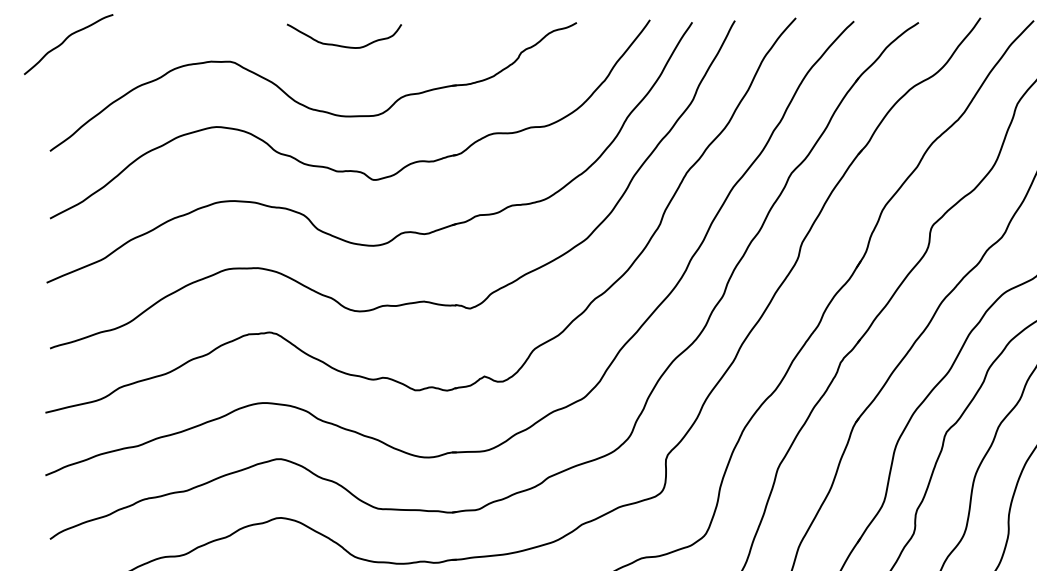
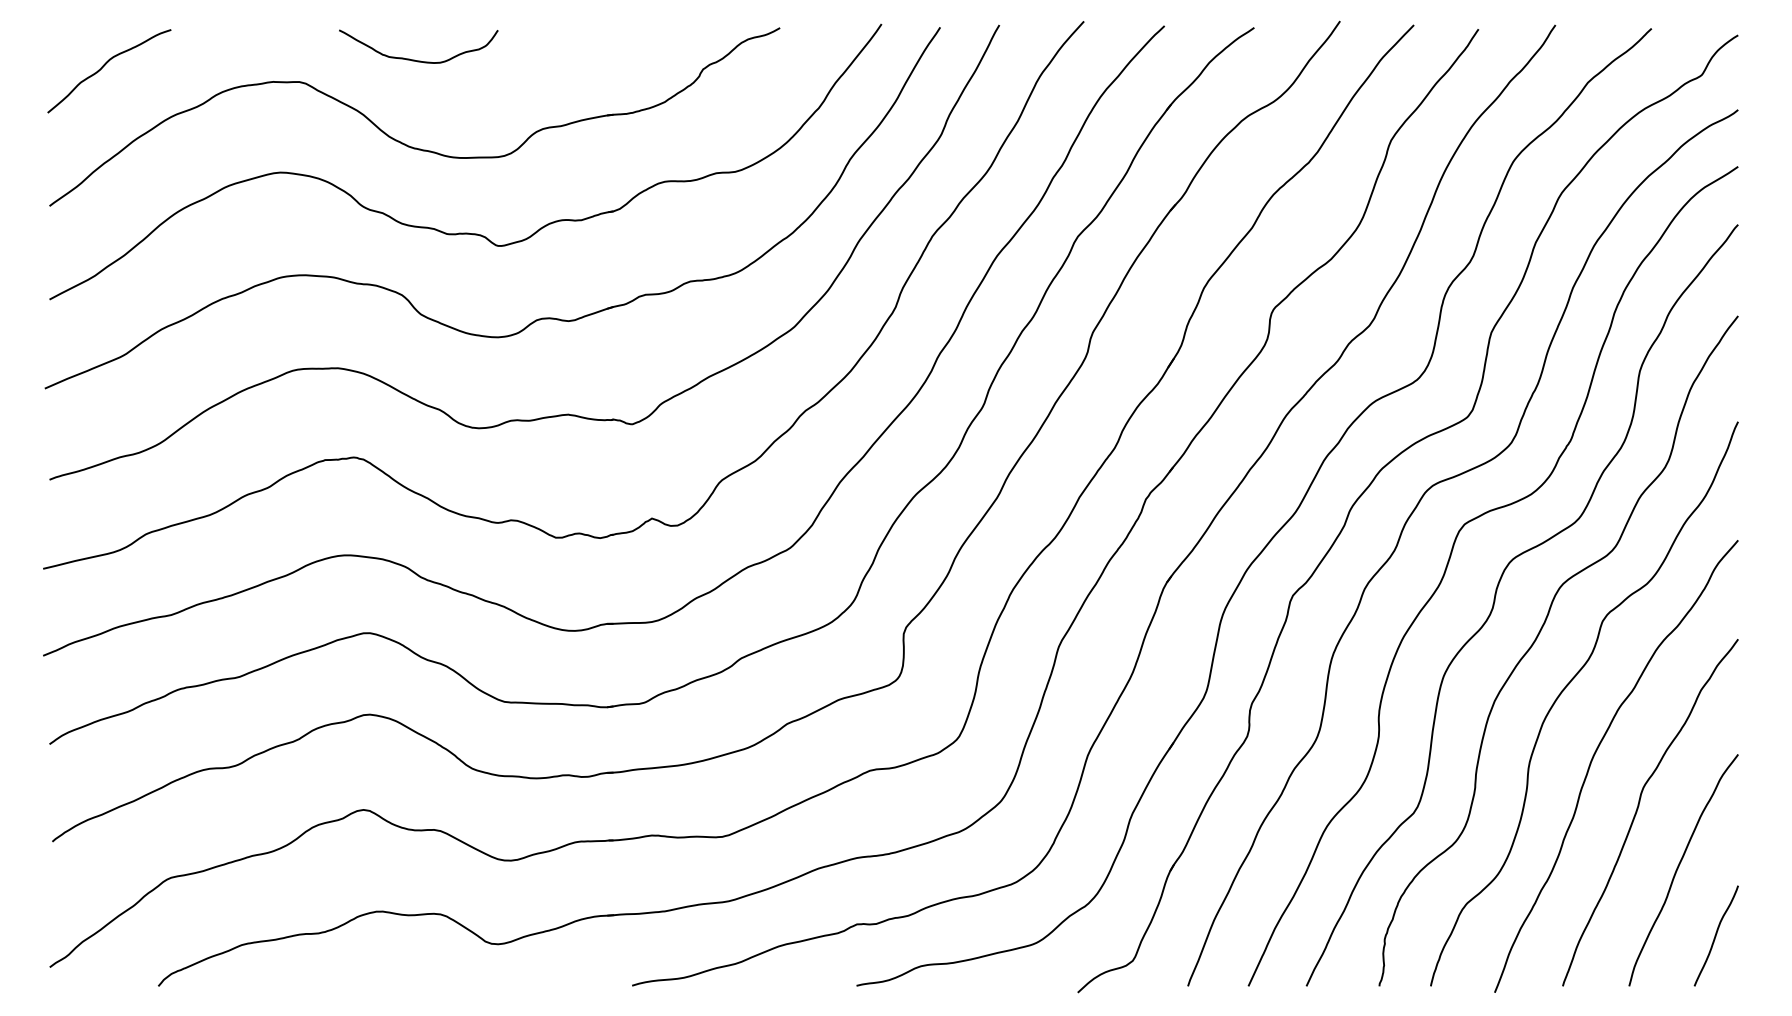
curve: (65, 41) -> (104, 66), moved
curve: (341, 45) -> (414, 59), moved

